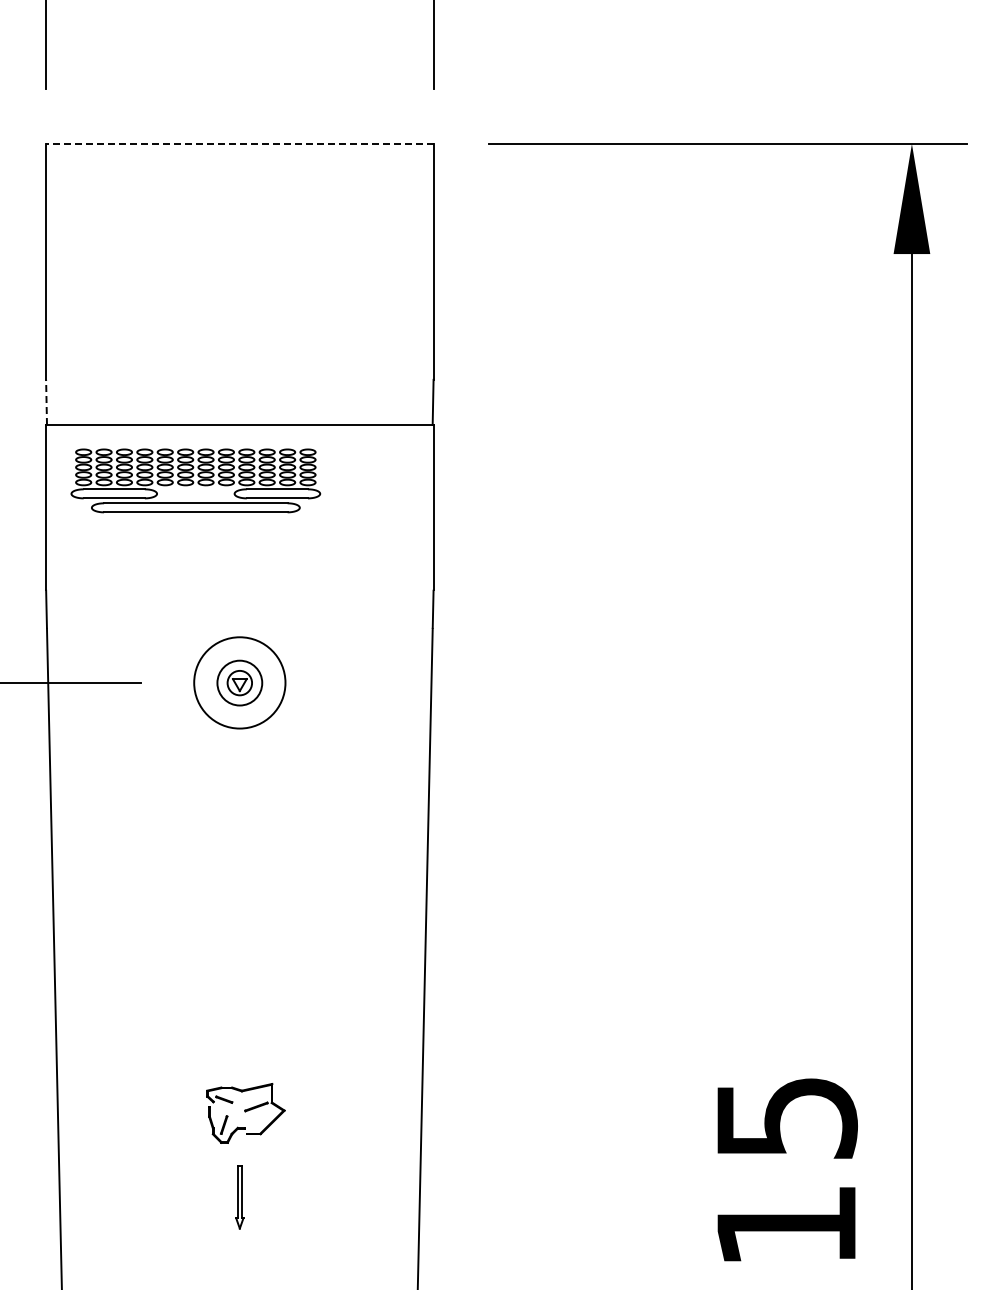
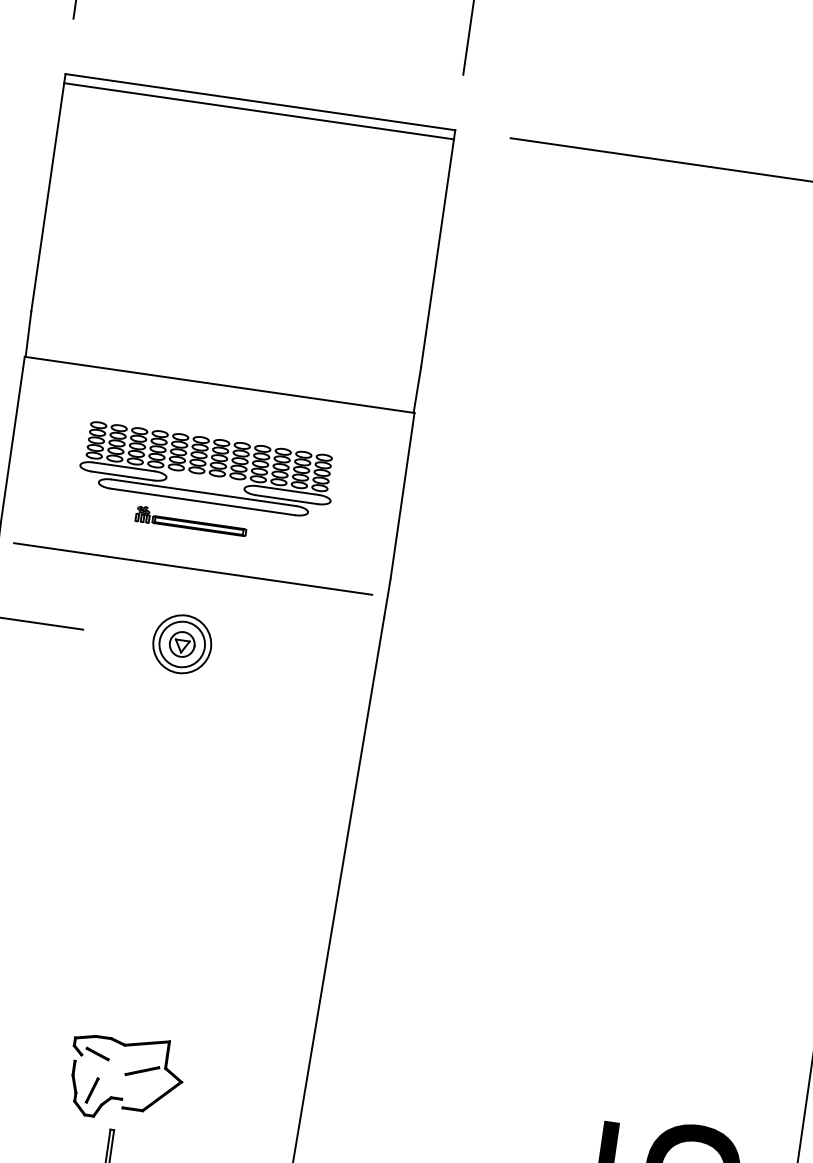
line: (239, 143) -> (260, 101), dashed -> solid
line: (239, 153) -> (258, 111), added
line: (46, 402) -> (28, 334), dashed -> solid
part: (195, 480) -> (207, 469), moved
part: (231, 561) -> (191, 520), added
line: (239, 608) -> (192, 569), added
circle: (239, 682) -> (181, 643), size x0.62
part: (245, 1113) -> (125, 1078), size x1.43

